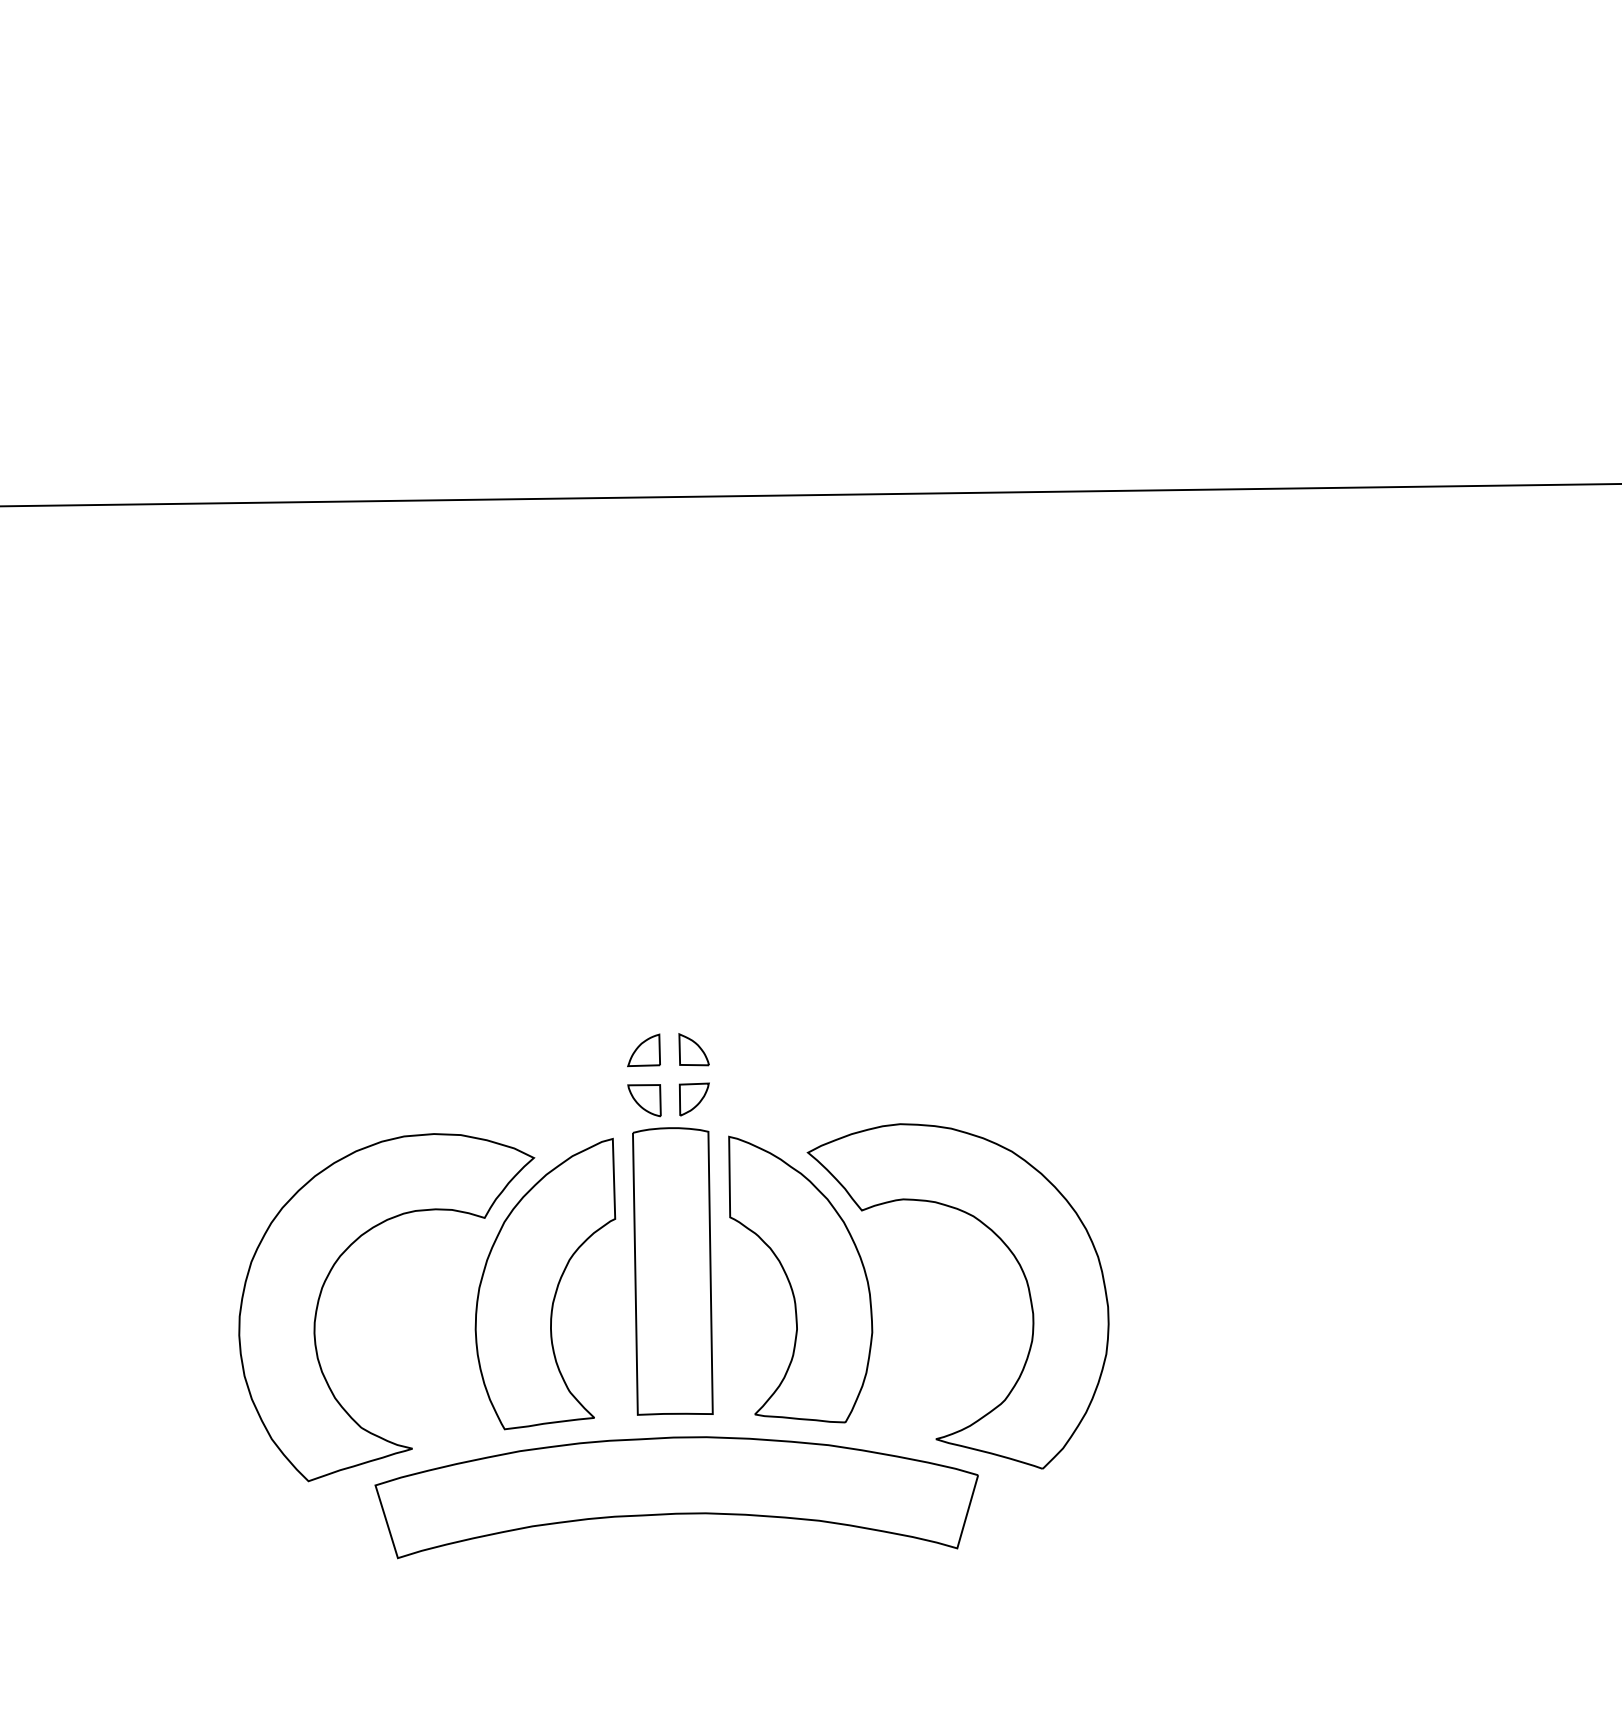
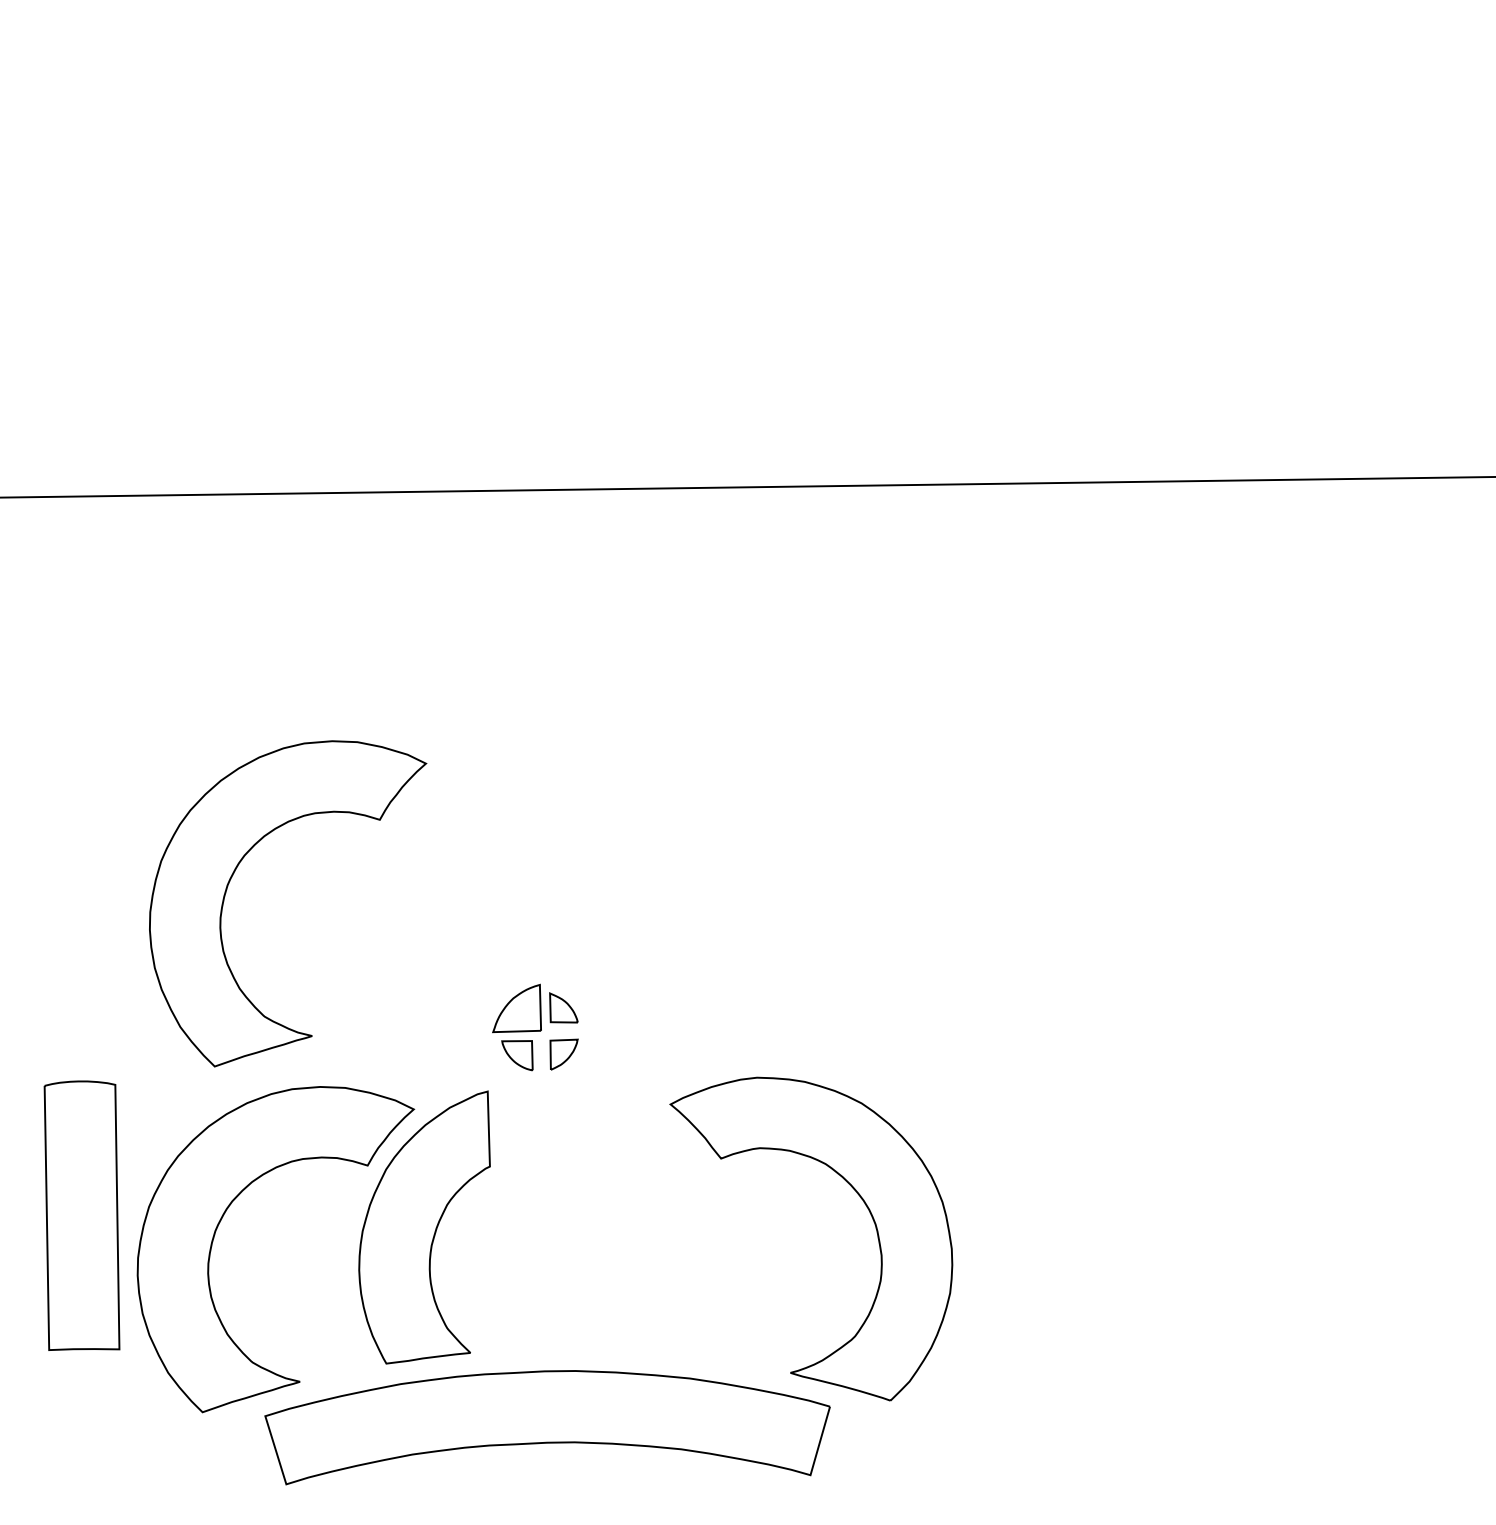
part: (341, 908) -> (233, 875), added
part: (643, 1050) -> (516, 1008), size x1.6
part: (672, 1271) -> (81, 1215), moved
part: (800, 1279) -> (663, 1223), removed

